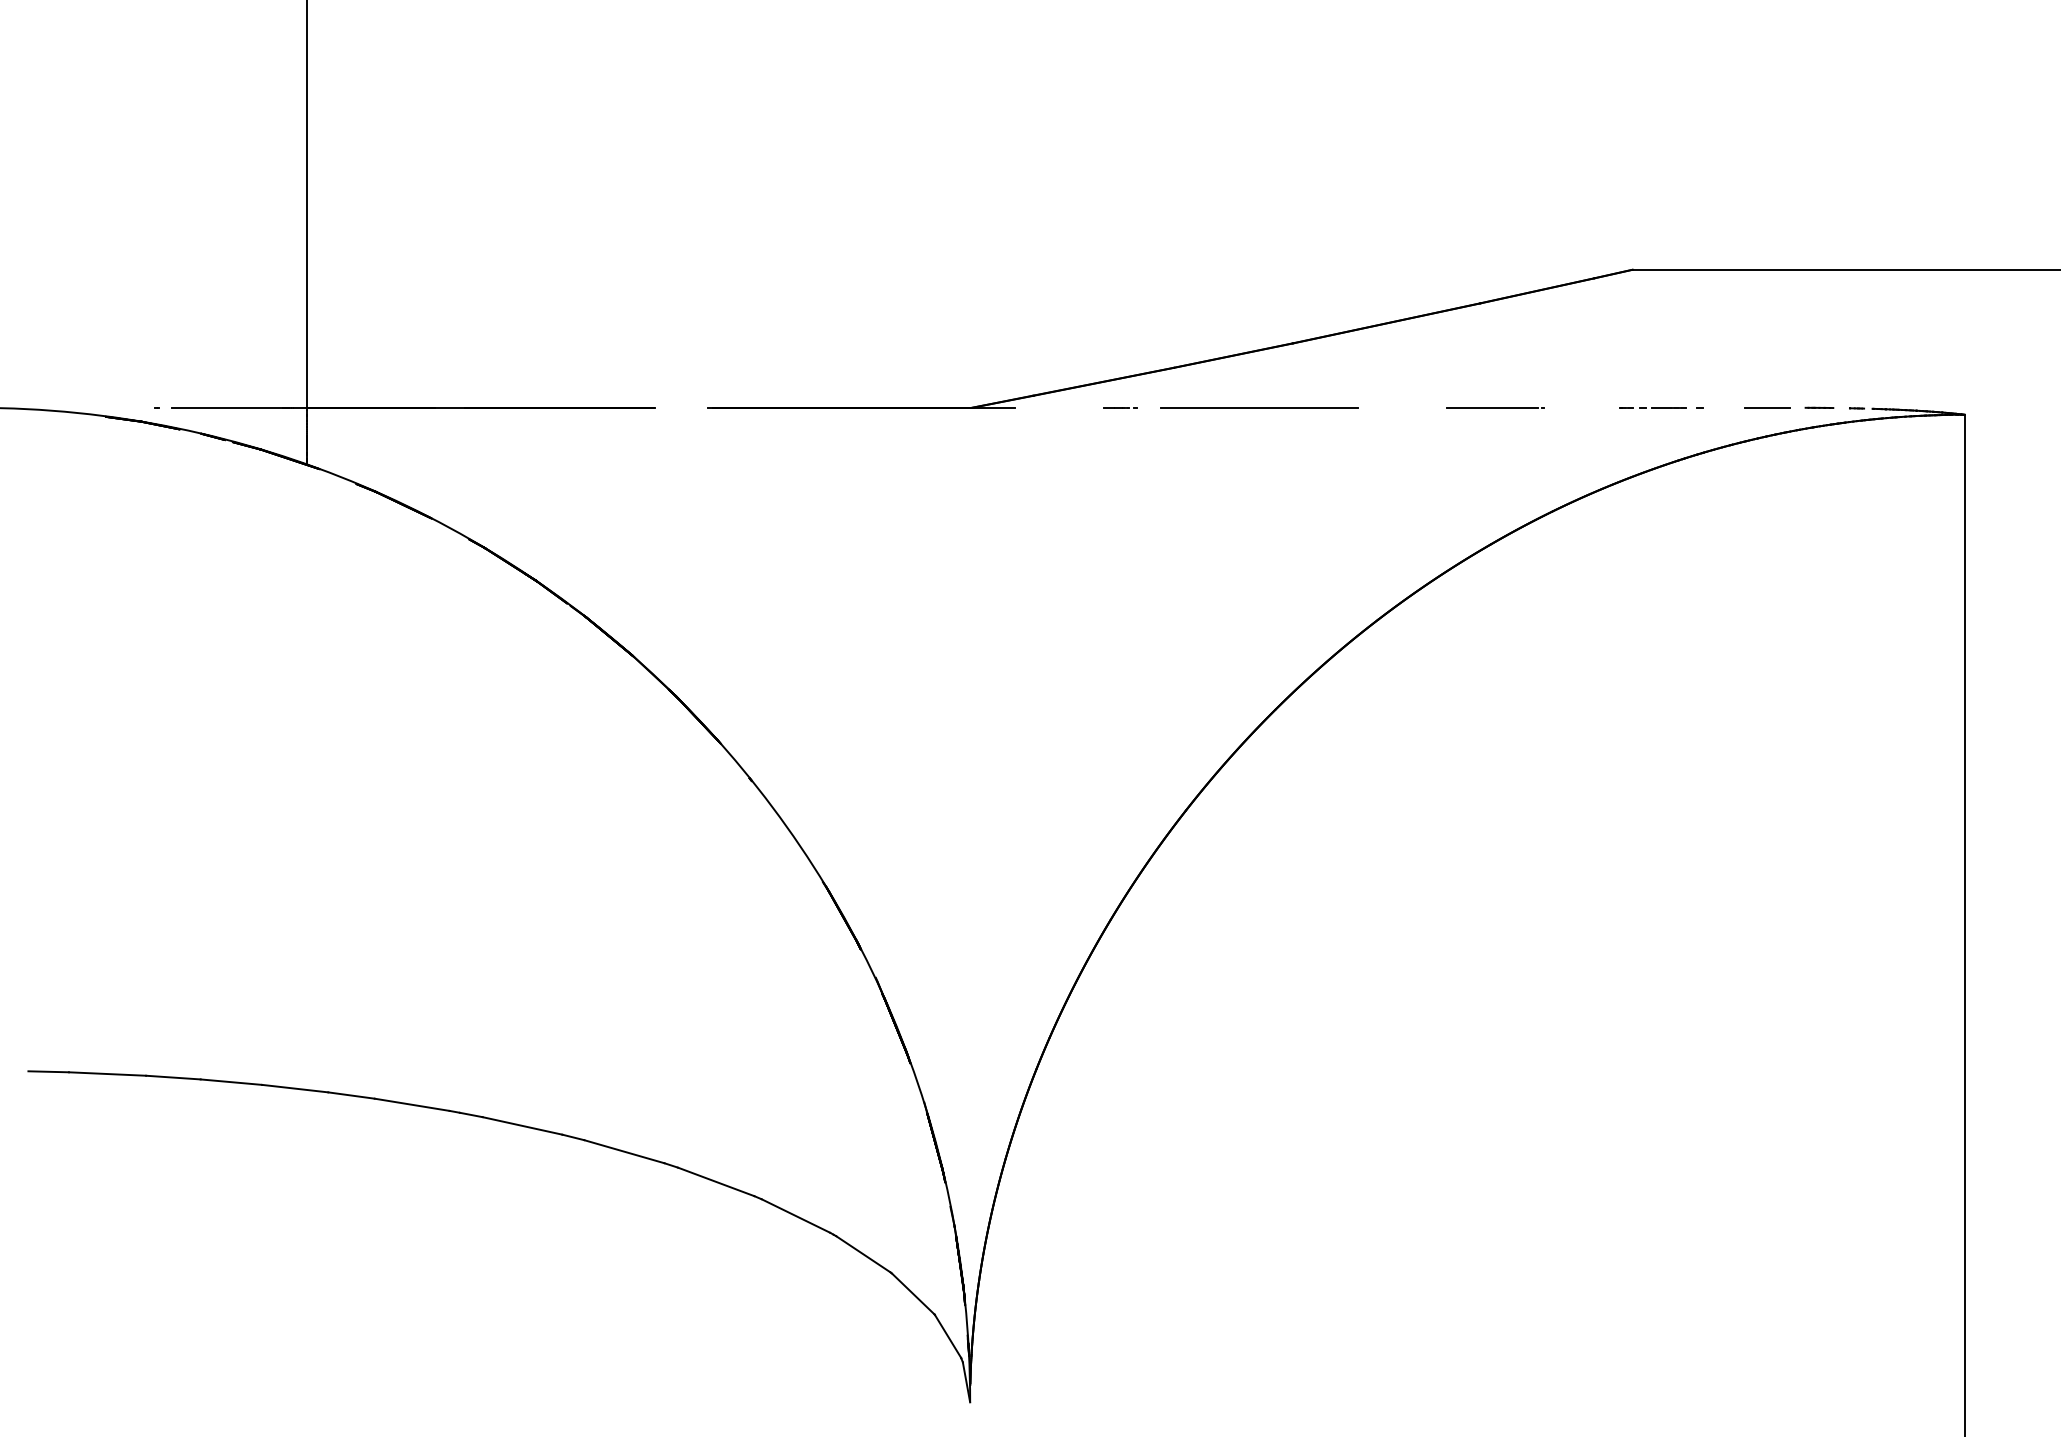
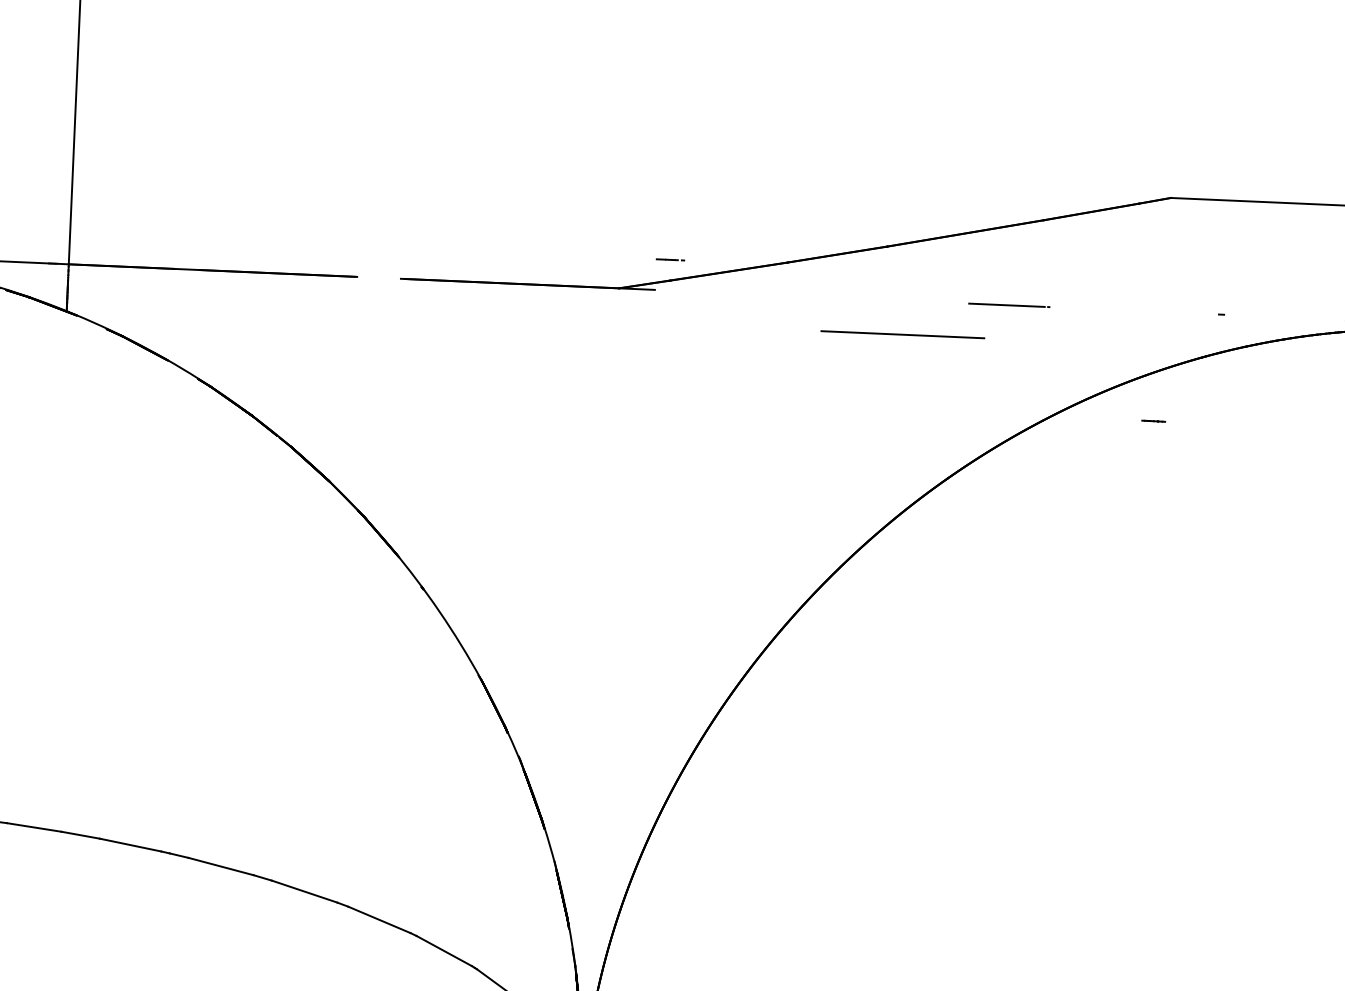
line: (1120, 407) -> (670, 259), moved
line: (1259, 407) -> (902, 334), moved
line: (1495, 407) -> (1009, 305), moved
line: (1652, 407) -> (1182, 312), removed
line: (1767, 407) -> (1277, 316), removed
line: (1819, 407) -> (1153, 420), moved

